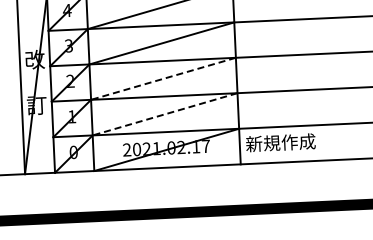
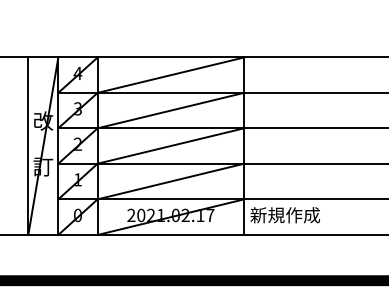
line: (163, 79) -> (170, 146), dashed -> solid
line: (164, 114) -> (170, 181), dashed -> solid

